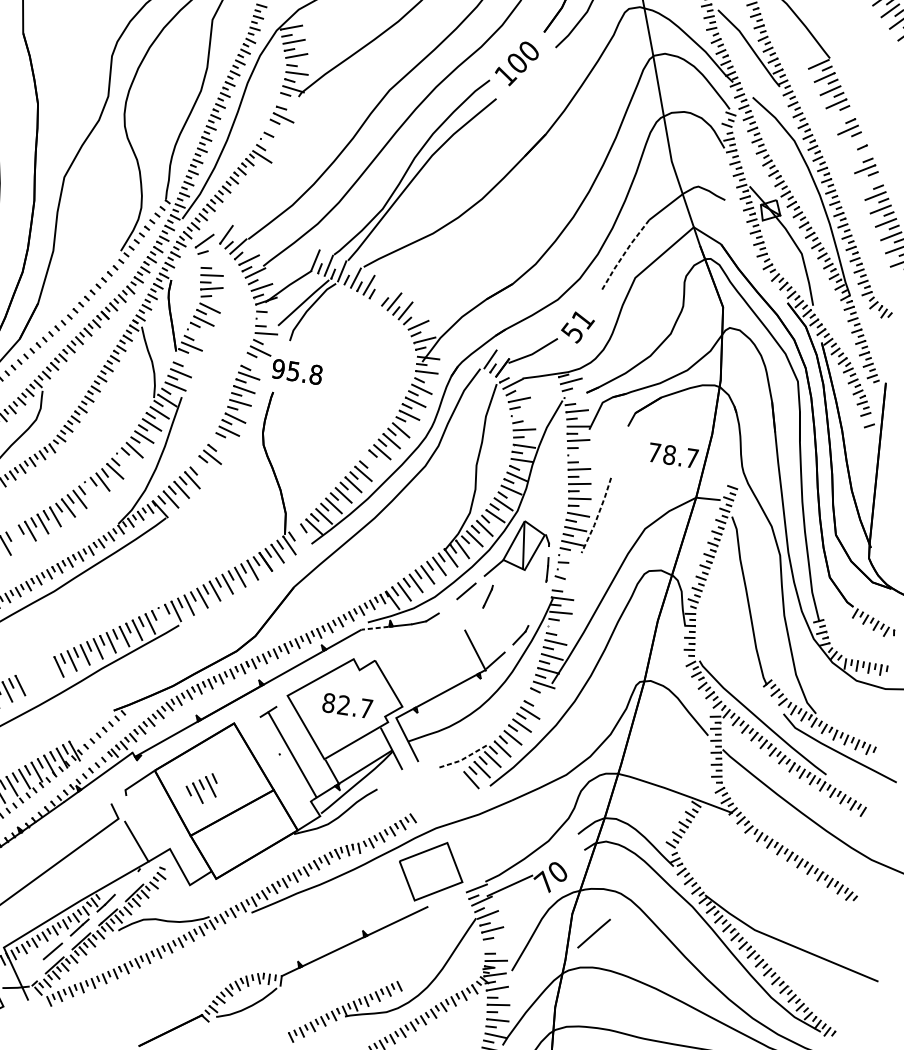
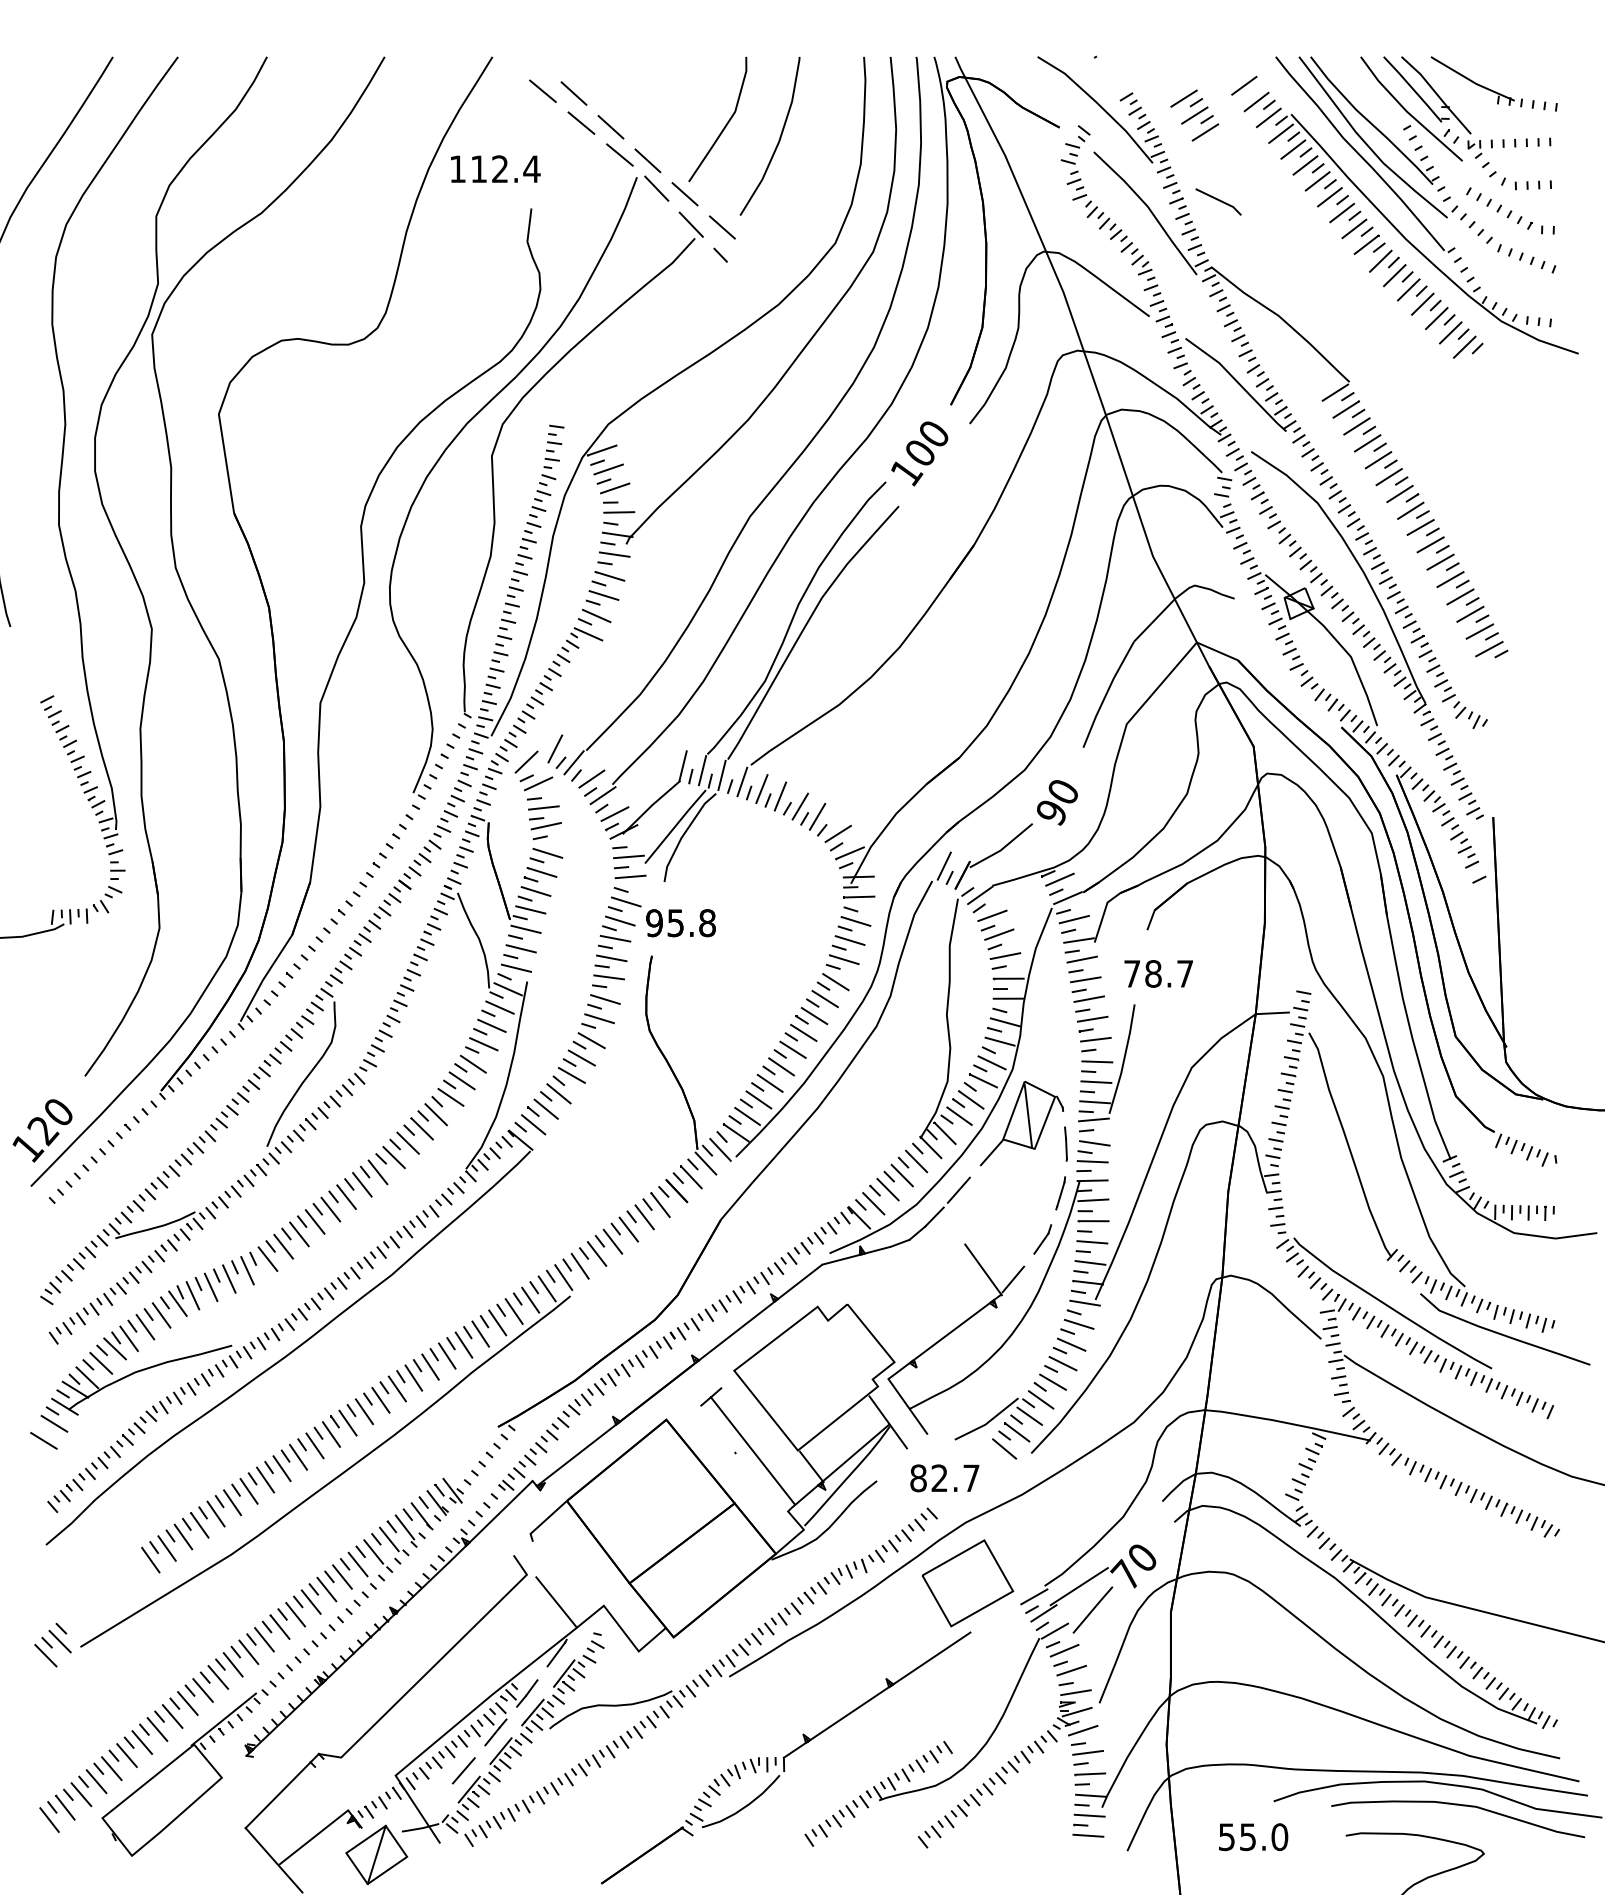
line: (289, 102) -> (614, 554), added
line: (842, 117) -> (1378, 460), added
line: (277, 130) -> (603, 595), added
line: (853, 142) -> (1399, 493), added
line: (269, 144) -> (596, 615), added
line: (859, 156) -> (1410, 510), added
line: (870, 182) -> (1430, 544), added
line: (624, 253) -> (1106, 693), dashed -> solid
line: (210, 257) -> (538, 783), added
line: (381, 292) -> (780, 796), added
line: (267, 319) -> (628, 856), added
text: (577, 326) -> (1057, 803), 51 -> 90
line: (197, 334) -> (535, 891), added
line: (186, 359) -> (525, 928), added
line: (254, 363) -> (620, 920), added
line: (574, 395) -> (1067, 898), added
line: (522, 413) -> (999, 934), added
line: (221, 445) -> (591, 1040), added
line: (578, 454) -> (1085, 979), added
text: (673, 455) -> (1158, 973), moved
line: (124, 460) -> (461, 1080), added
line: (372, 462) -> (803, 1032), added
line: (203, 467) -> (571, 1074), added
line: (91, 490) -> (421, 1128), added
line: (598, 516) -> (1124, 1059), dashed -> solid
line: (301, 537) -> (720, 1149), added
line: (17, 538) -> (330, 1209), added
line: (569, 555) -> (1093, 1119), added
line: (567, 572) -> (1094, 1143), added
line: (564, 585) -> (1092, 1161), added
line: (487, 596) -> (1060, 1193), moved
line: (446, 607) -> (934, 1216), added
line: (162, 617) -> (546, 1288), added
line: (374, 627) -> (840, 1259), dashed -> solid
line: (558, 627) -> (1093, 1221), added
line: (537, 698) -> (1078, 1323), added
text: (347, 705) -> (944, 1478), moved
line: (462, 759) -> (987, 1422), dashed -> solid
part: (201, 787) -> (384, 1391), moved
line: (131, 878) -> (556, 1654), added
line: (593, 933) -> (1092, 1609), moved
line: (495, 944) -> (1071, 1670), added

